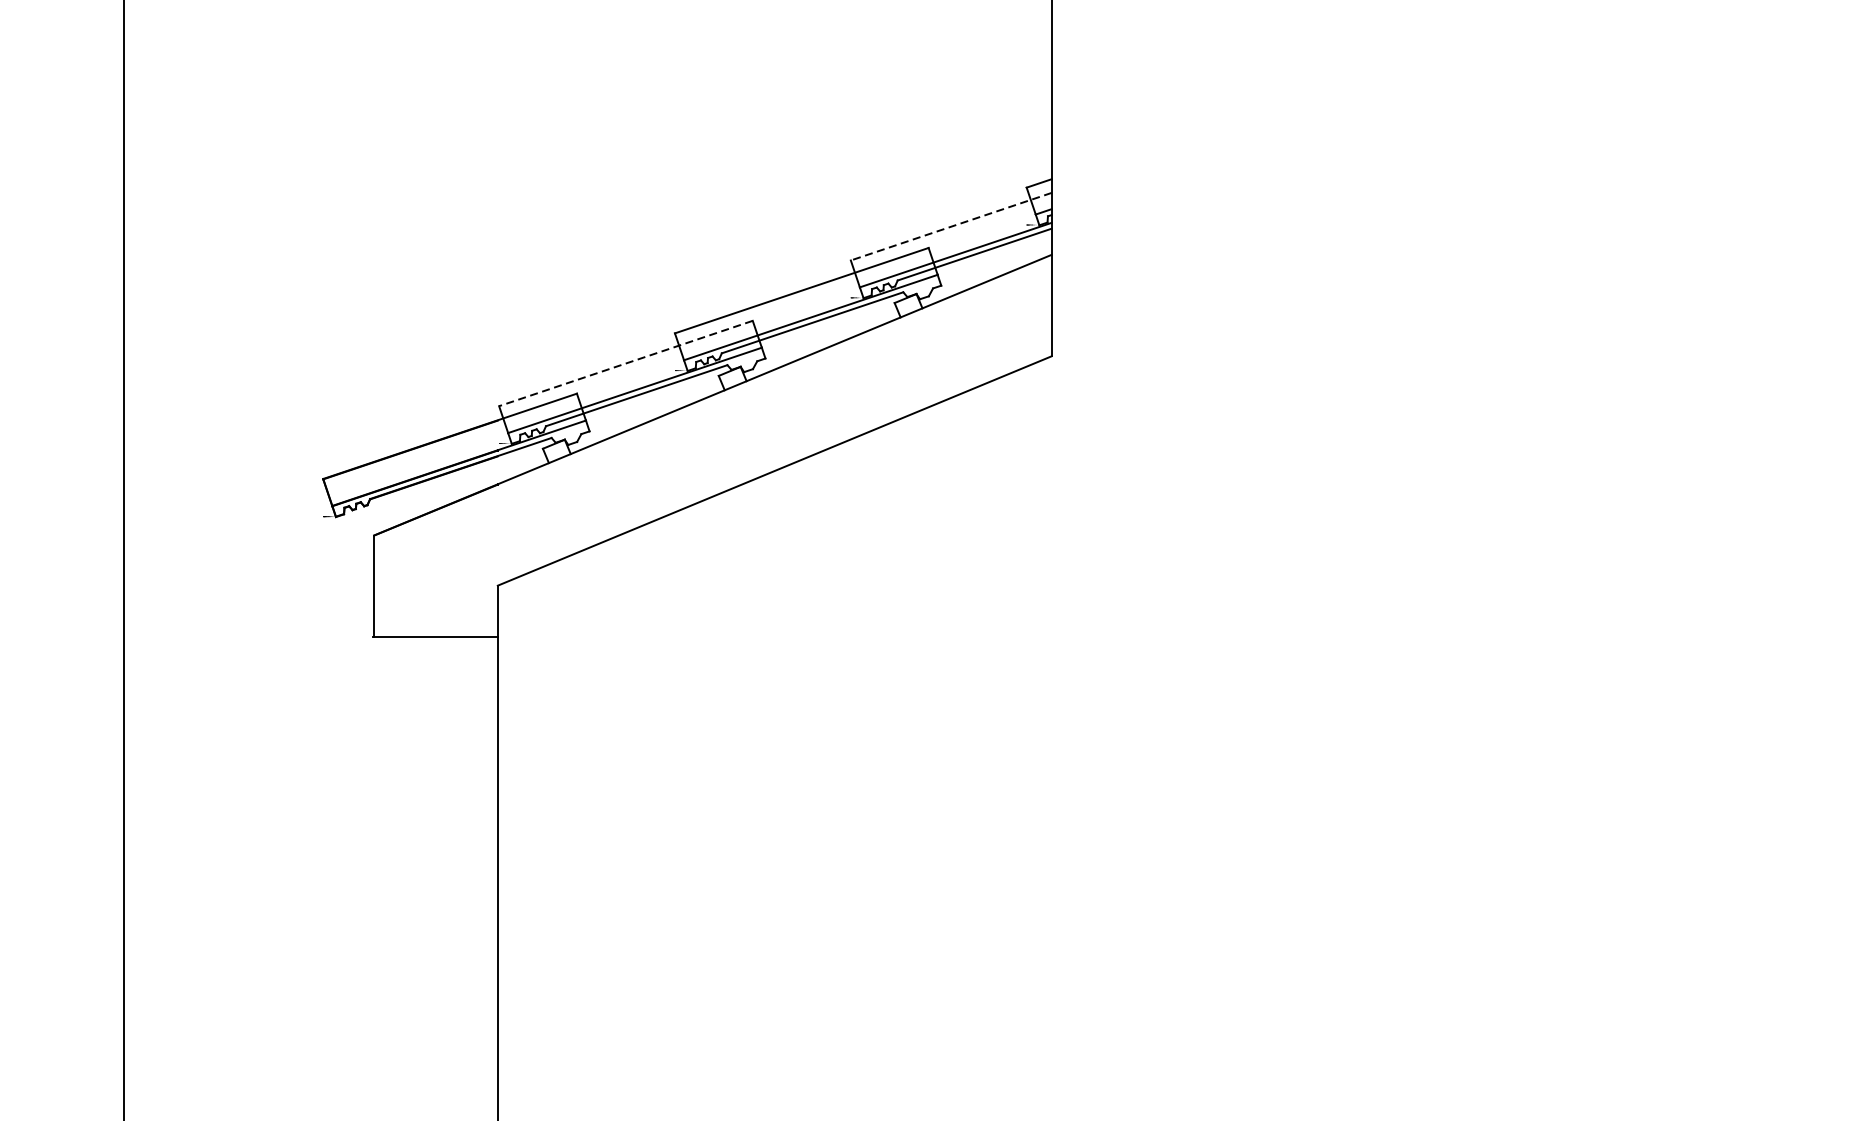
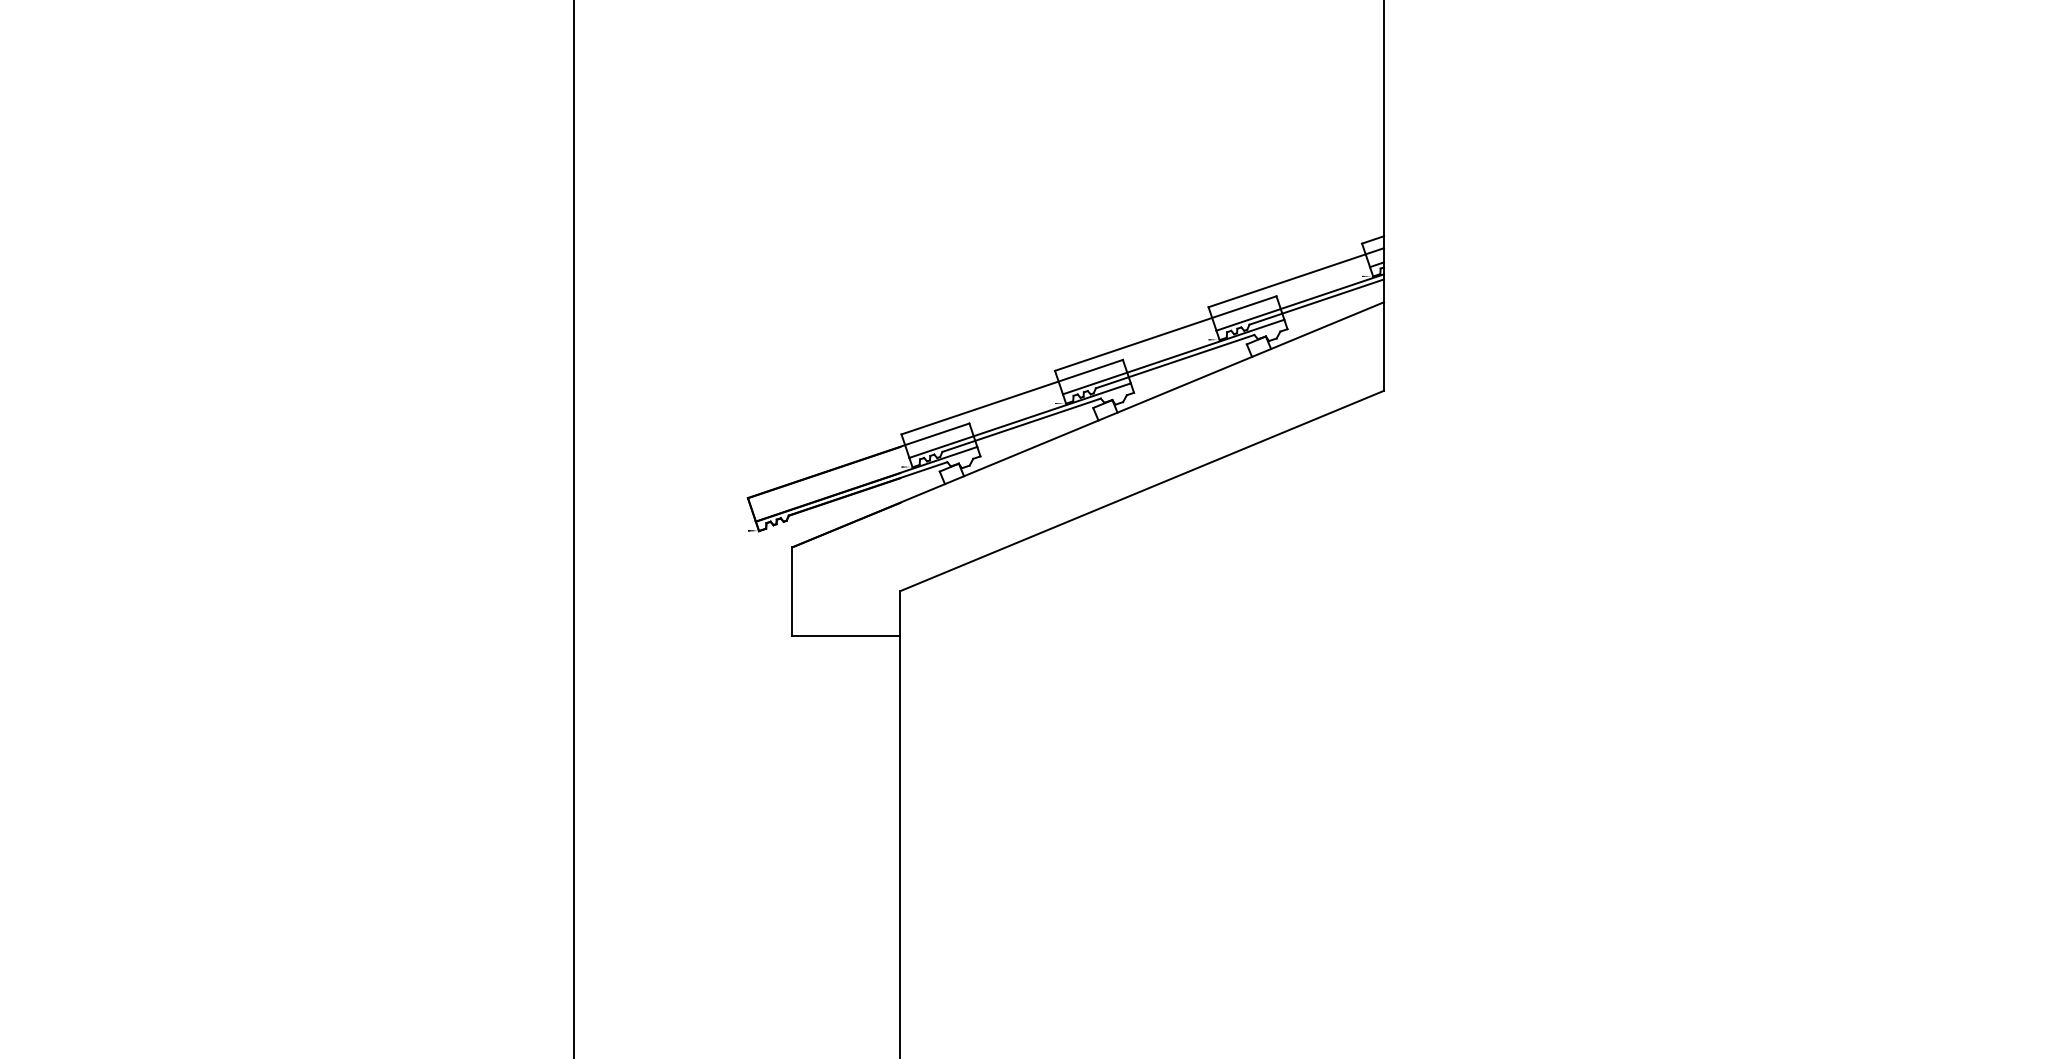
line: (951, 226) -> (1296, 277), dashed -> solid
line: (626, 363) -> (1012, 397), dashed -> solid

